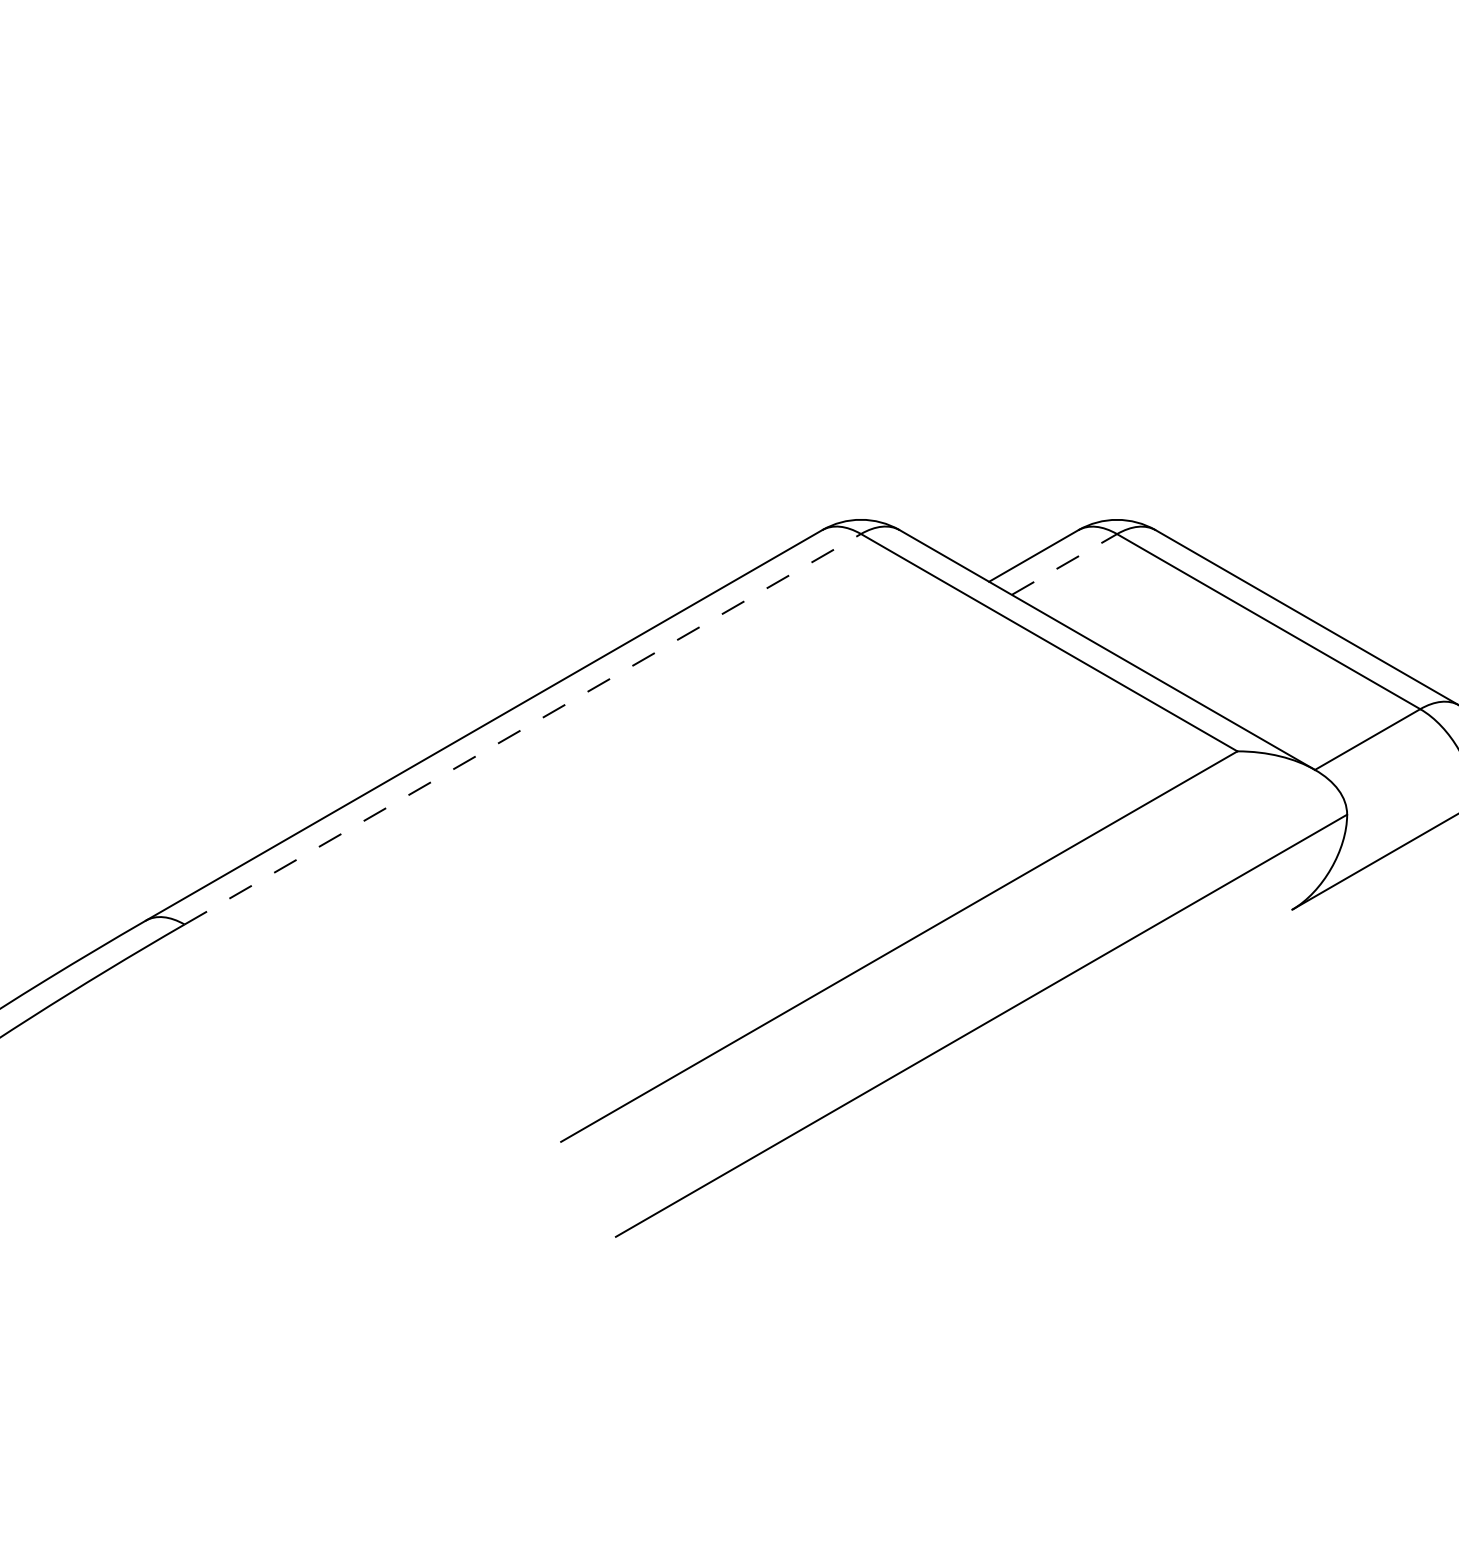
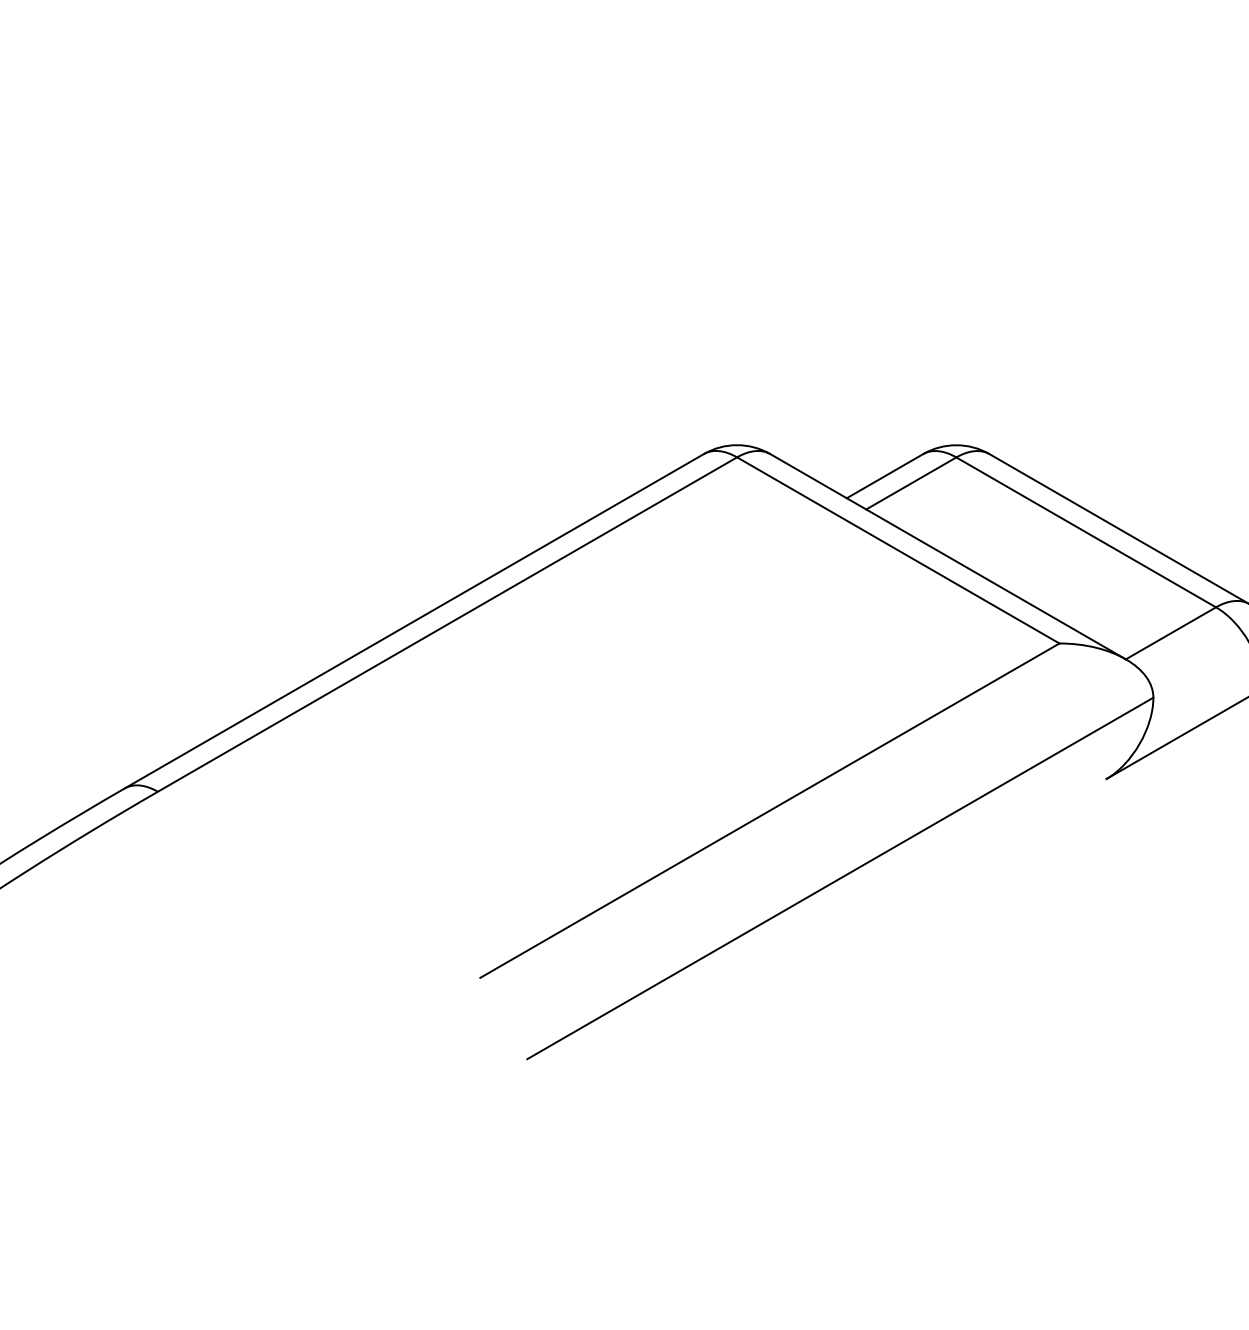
line: (1064, 564) -> (911, 483), dashed -> solid
line: (522, 729) -> (447, 624), dashed -> solid

